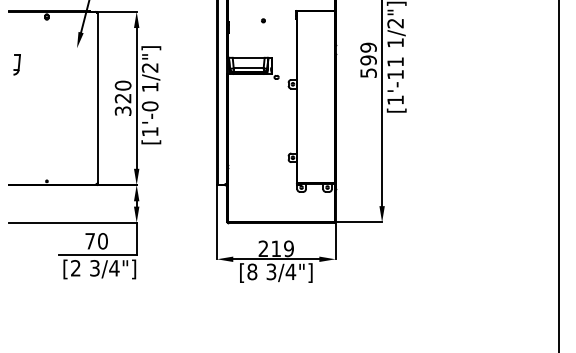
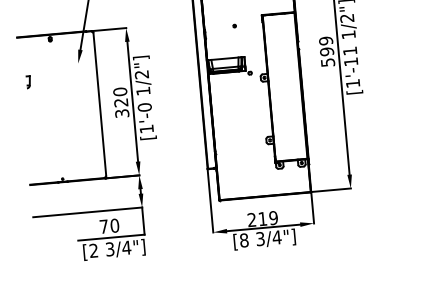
part: (17, 64) -> (28, 81), size x0.71

